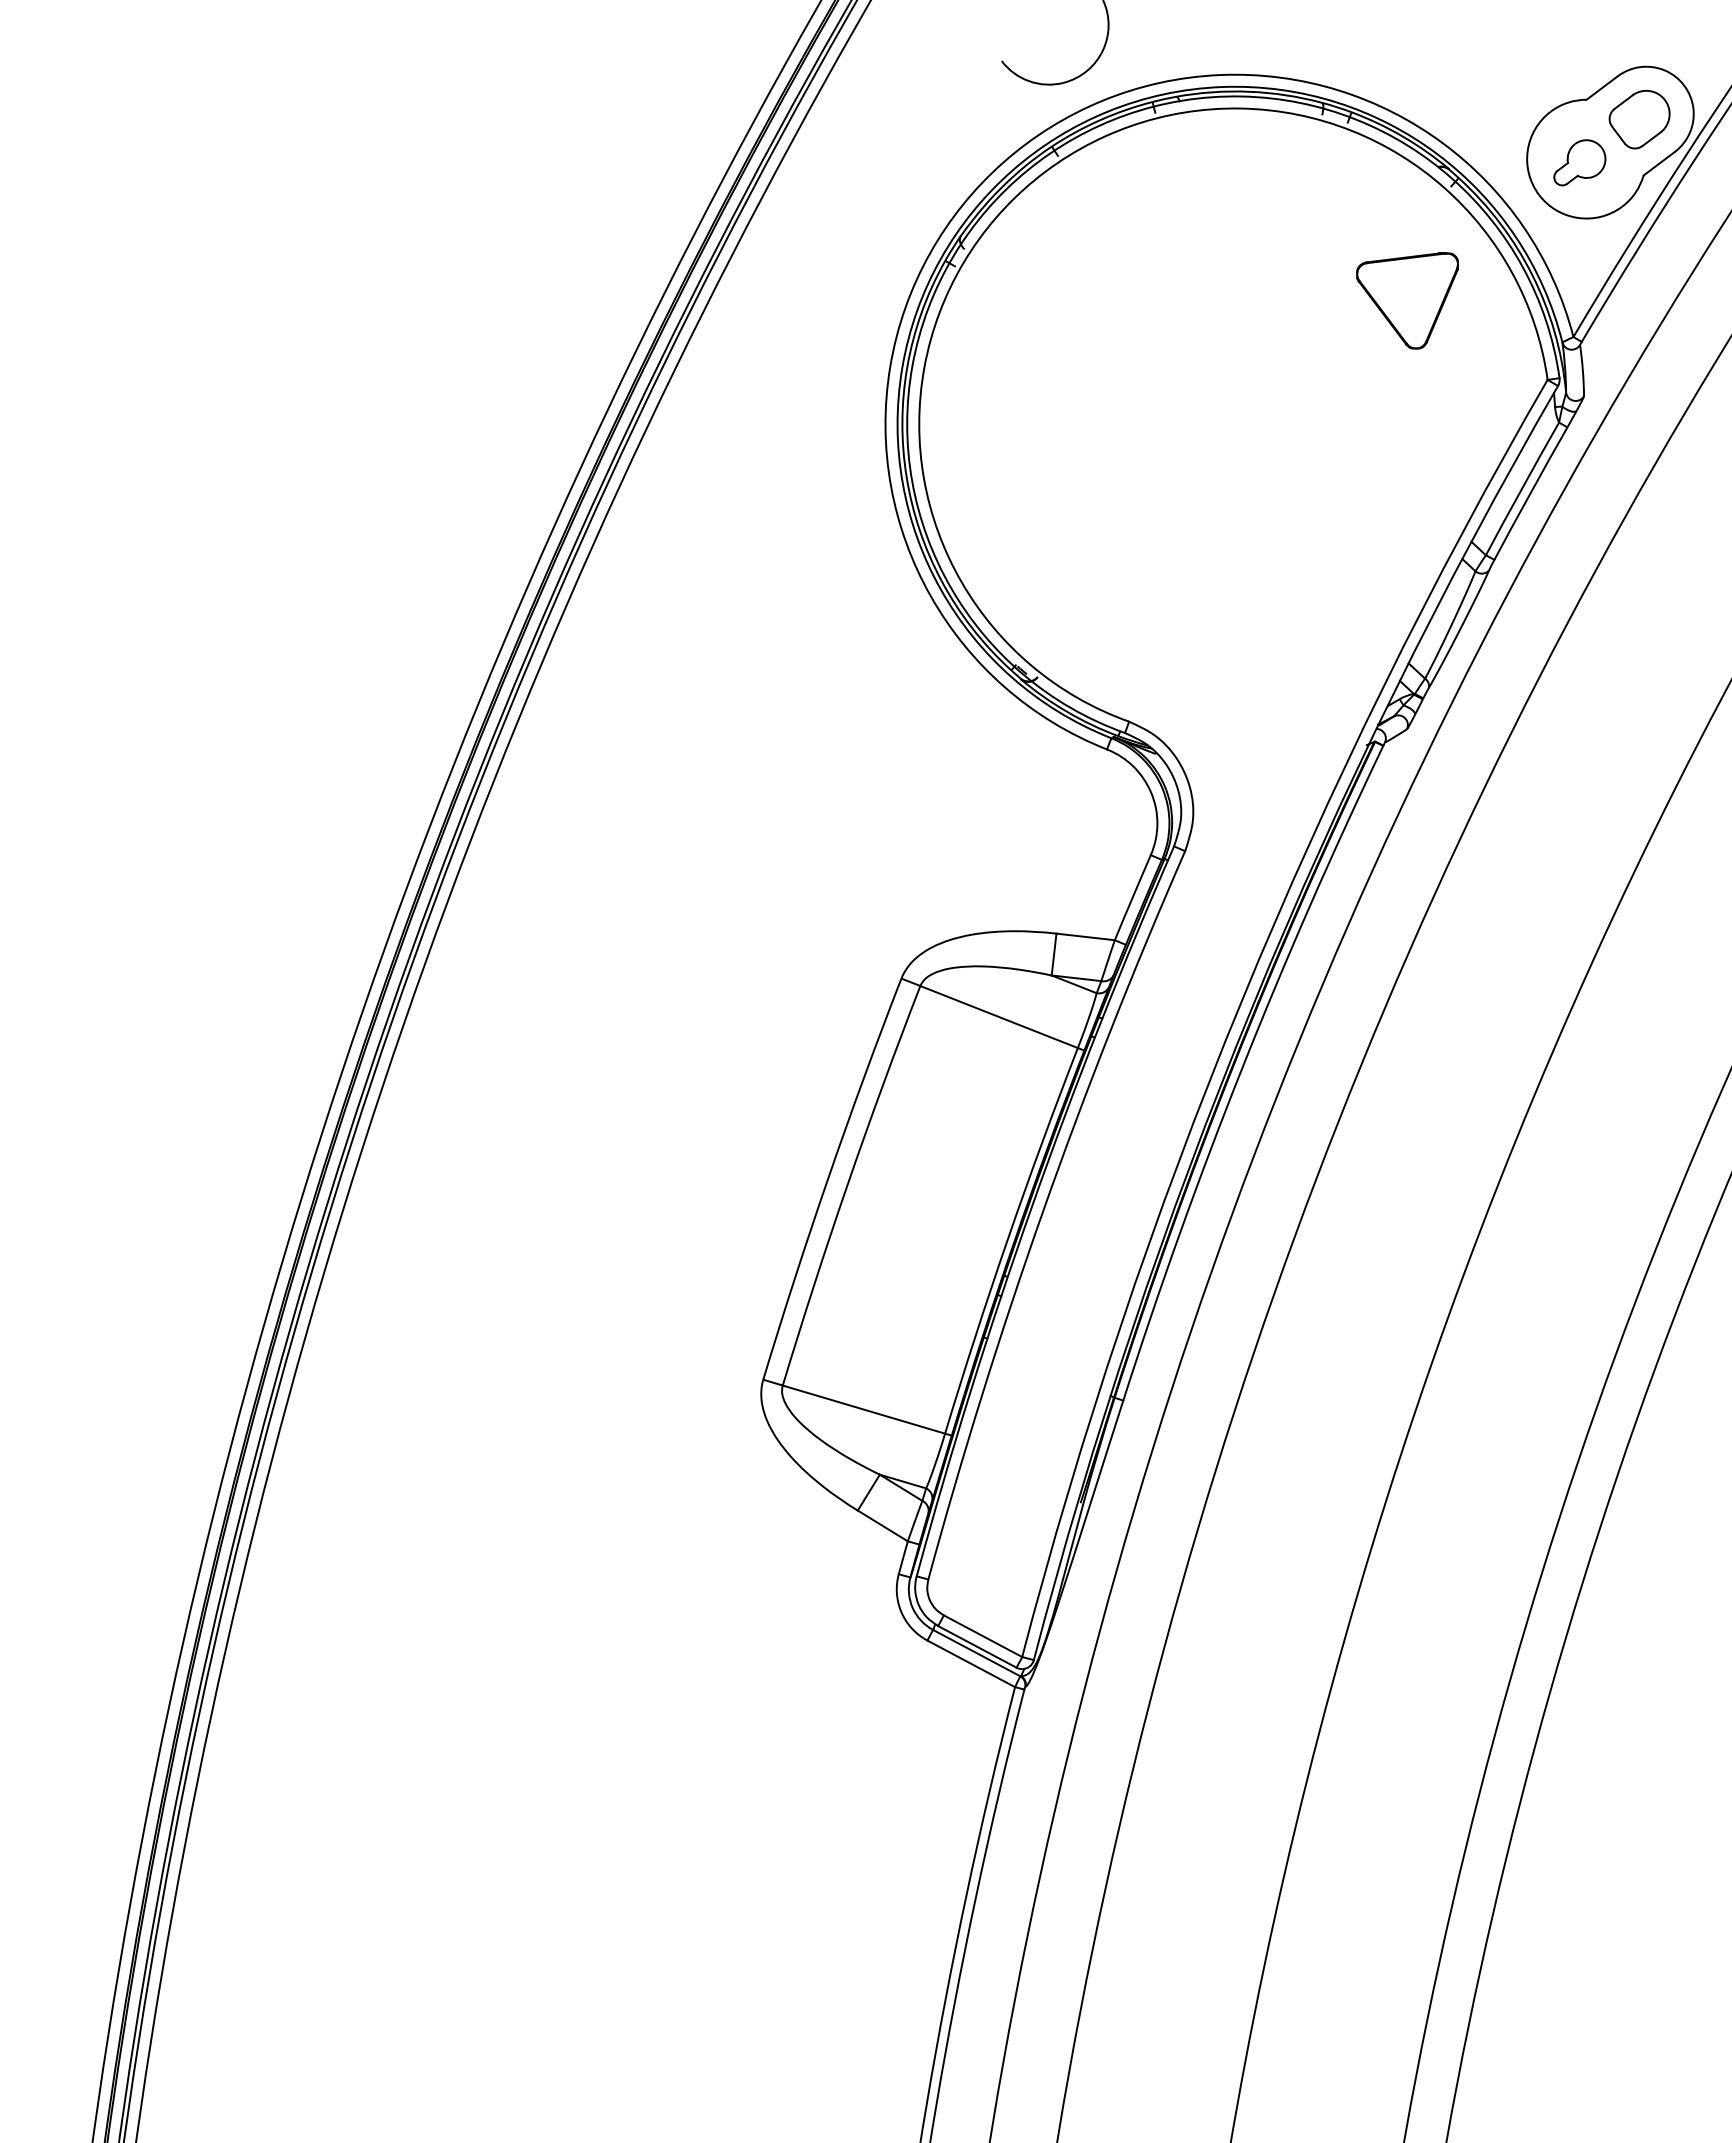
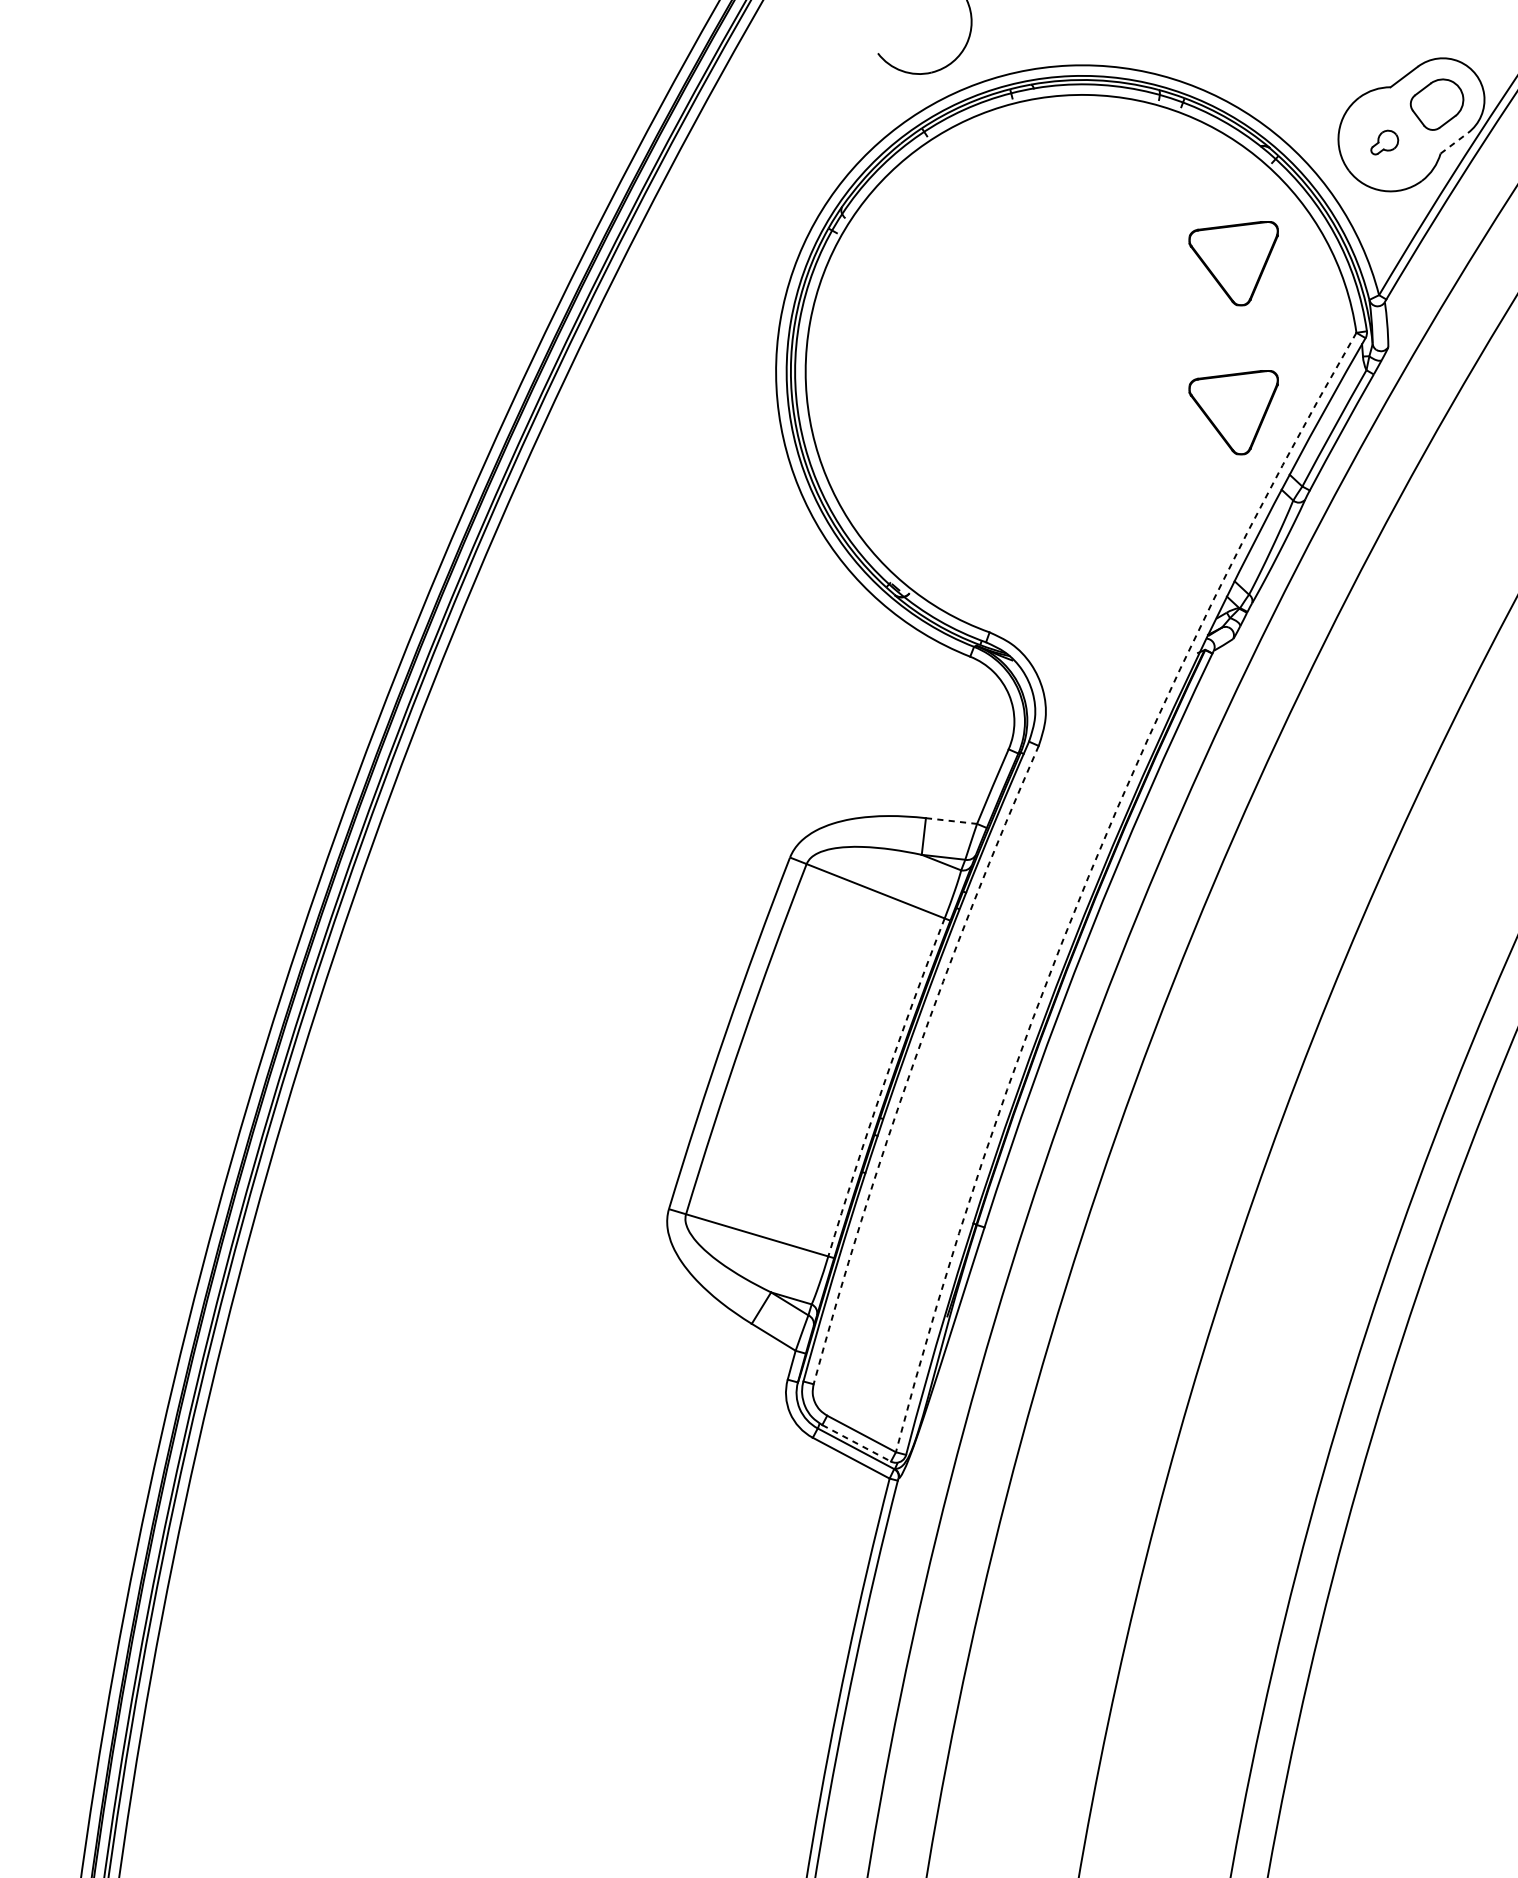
part: (1579, 162) -> (1384, 142), size x0.6
line: (1659, 163) -> (1454, 143), solid -> dashed
part: (1407, 470) -> (1233, 412), added
line: (1086, 936) -> (952, 820), solid -> dashed
arc: (1241, 1000) -> (1088, 876), solid -> dashed
arc: (1043, 1210) -> (914, 1060), solid -> dashed
arc: (1007, 1239) -> (883, 1086), solid -> dashed
line: (977, 1647) -> (856, 1443), solid -> dashed

